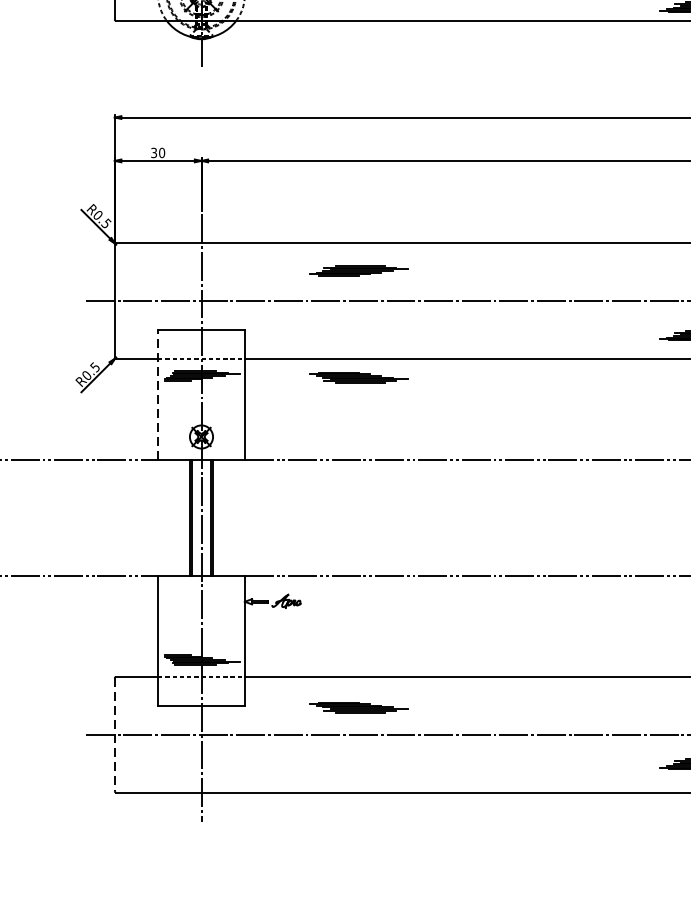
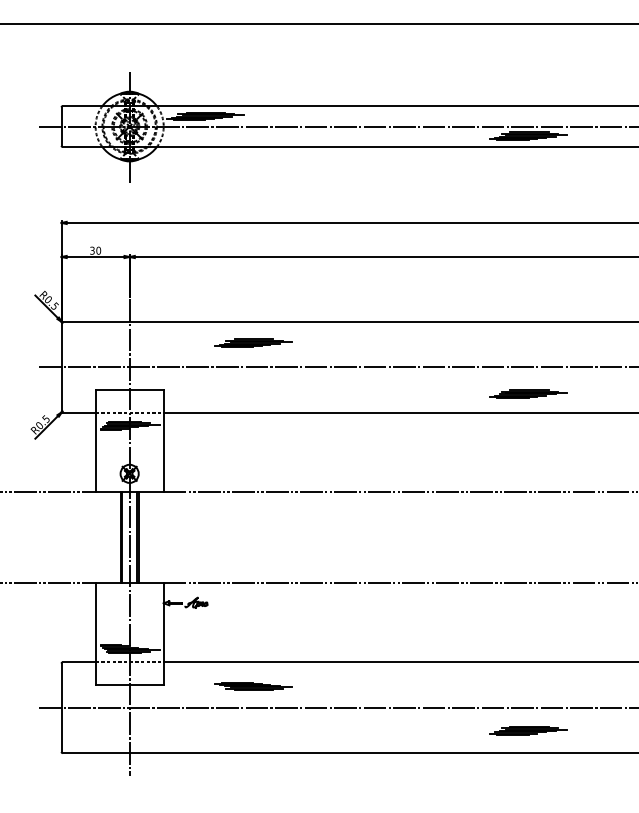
part: (359, 377) -> (253, 427), removed
line: (157, 394) -> (95, 440), dashed -> solid
line: (114, 735) -> (61, 708), dashed -> solid

